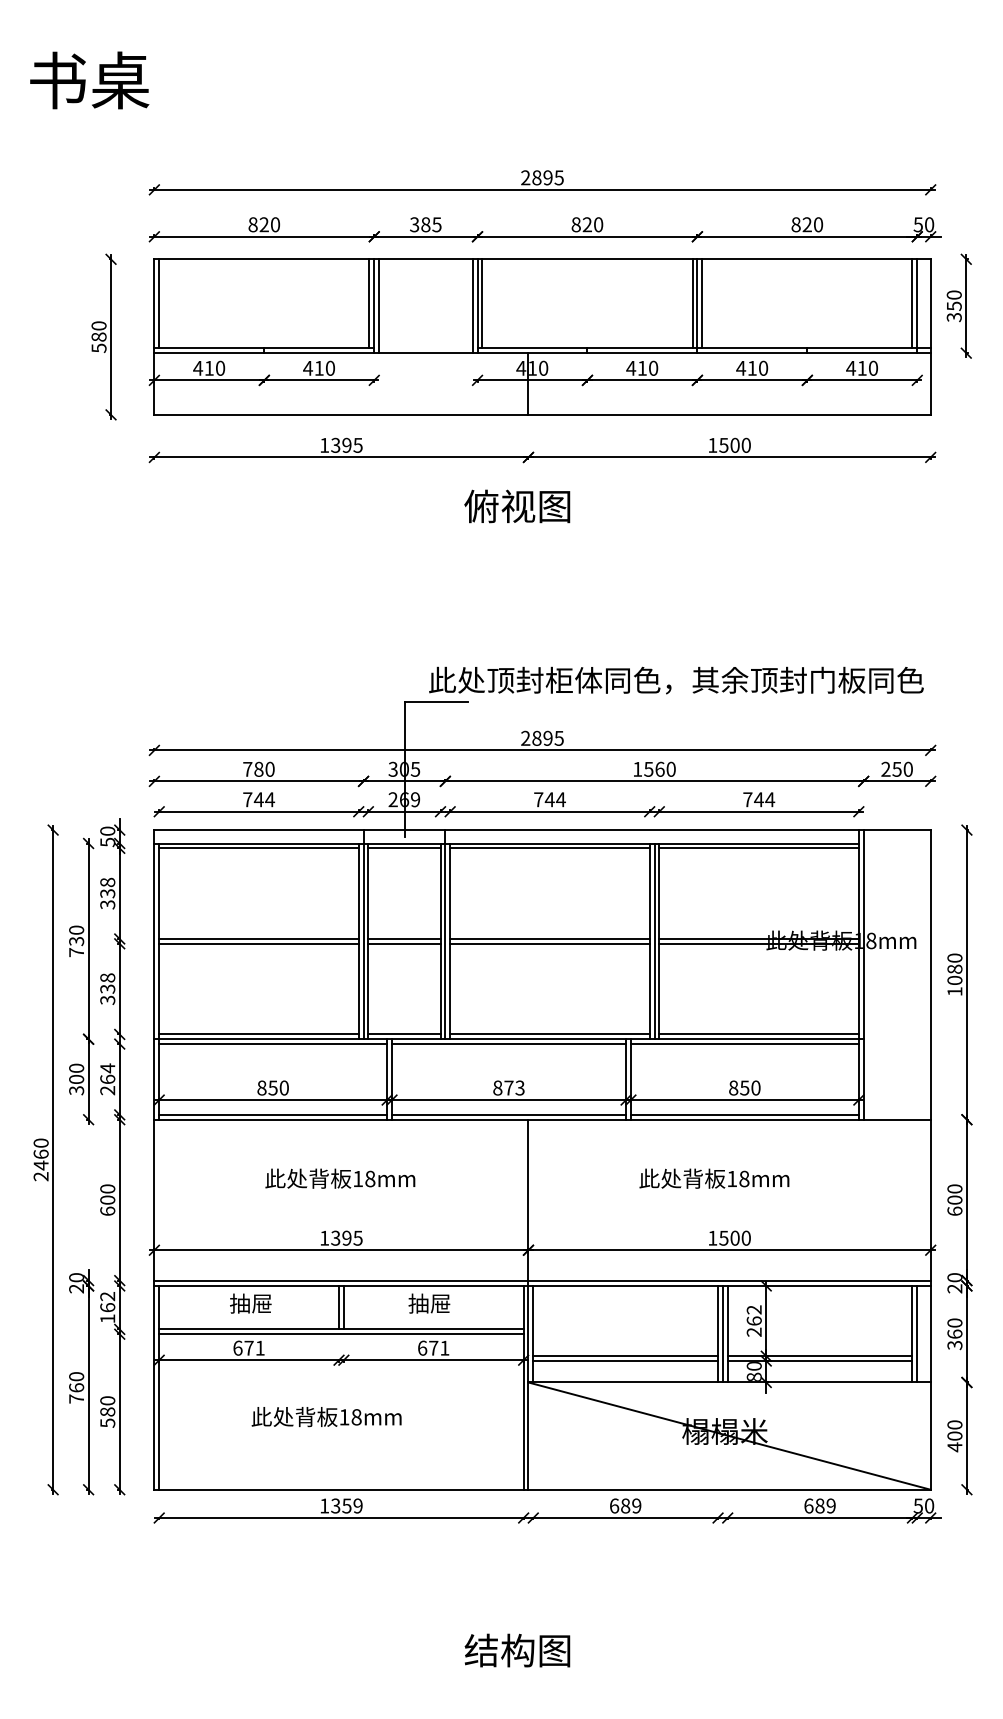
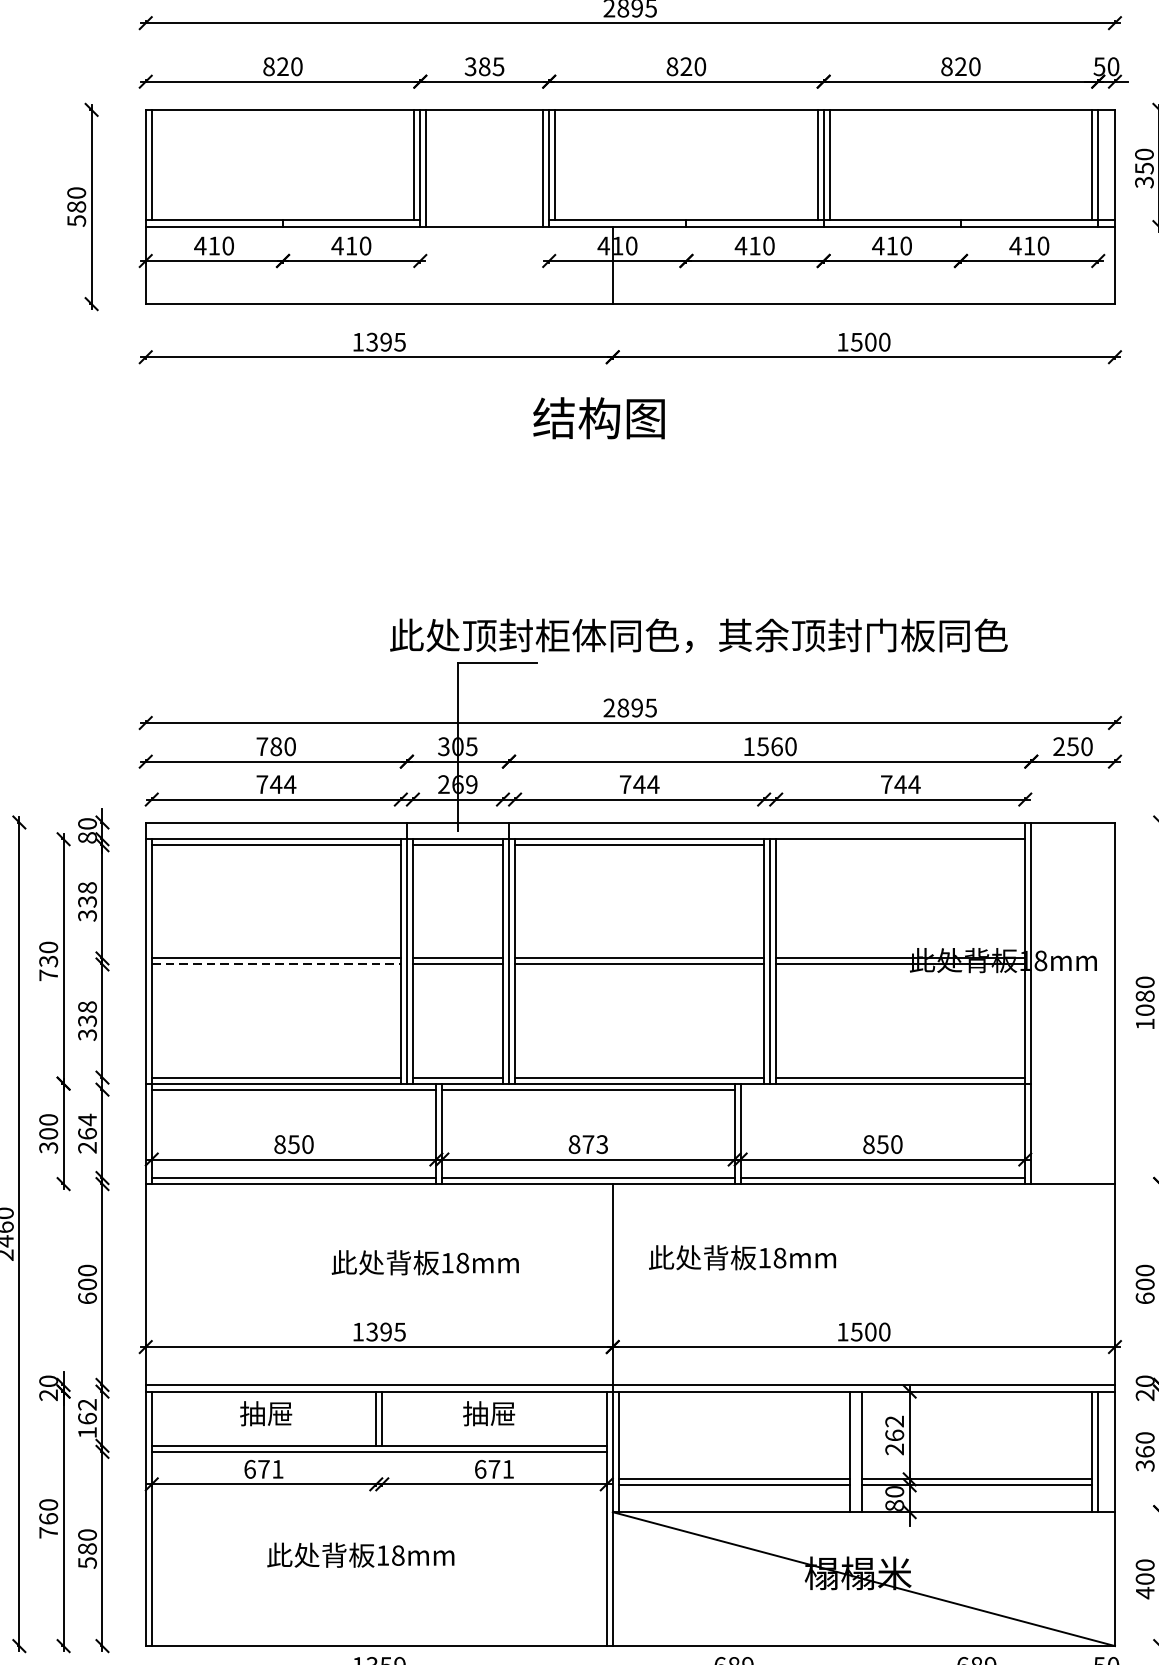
text: (499, 506) -> (576, 418), 俯视图 -> 结构图
text: (676, 680) -> (698, 635), moved
text: (107, 842) -> (87, 837), 50 -> 80
line: (758, 848) -> (899, 845), removed
line: (258, 943) -> (275, 964), solid -> dashed
line: (744, 1044) -> (882, 1090), removed
text: (340, 1178) -> (425, 1262), moved
text: (714, 1178) -> (742, 1257), moved
line: (722, 1333) -> (855, 1450), removed

